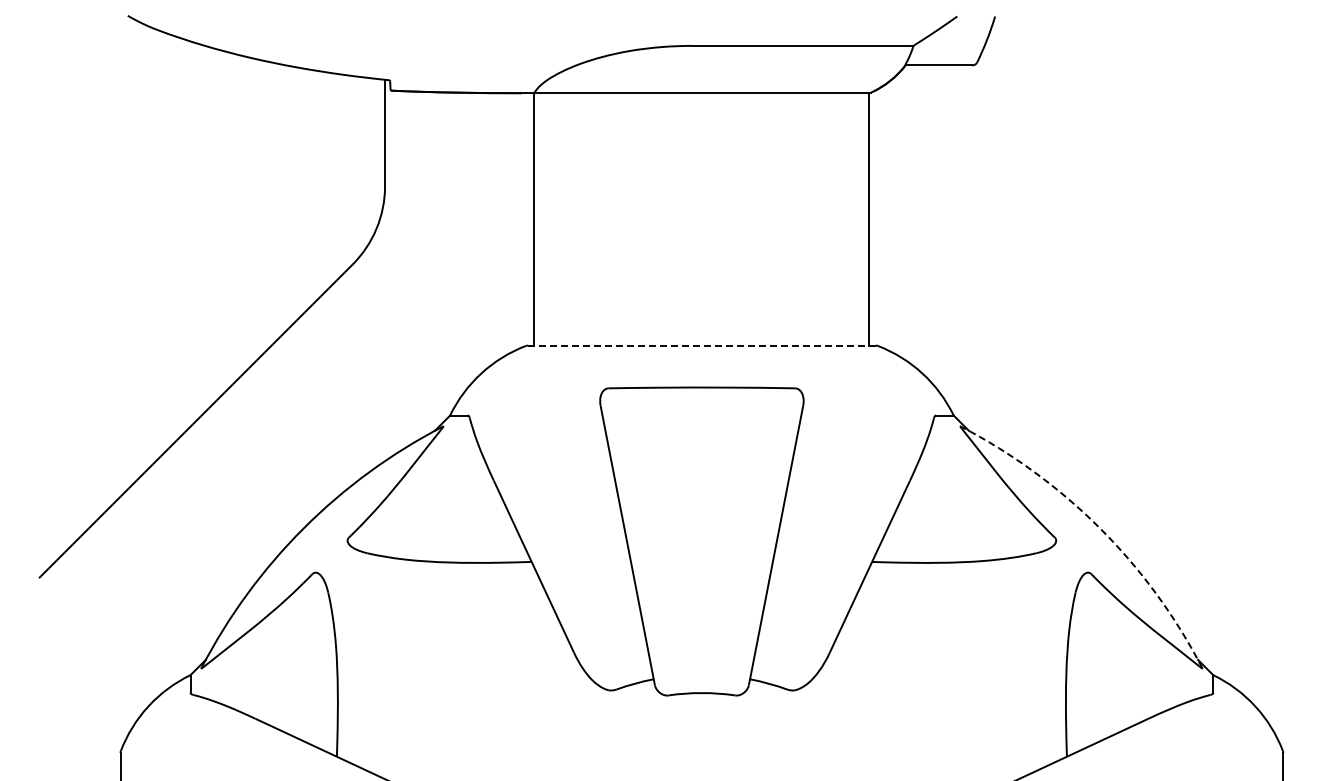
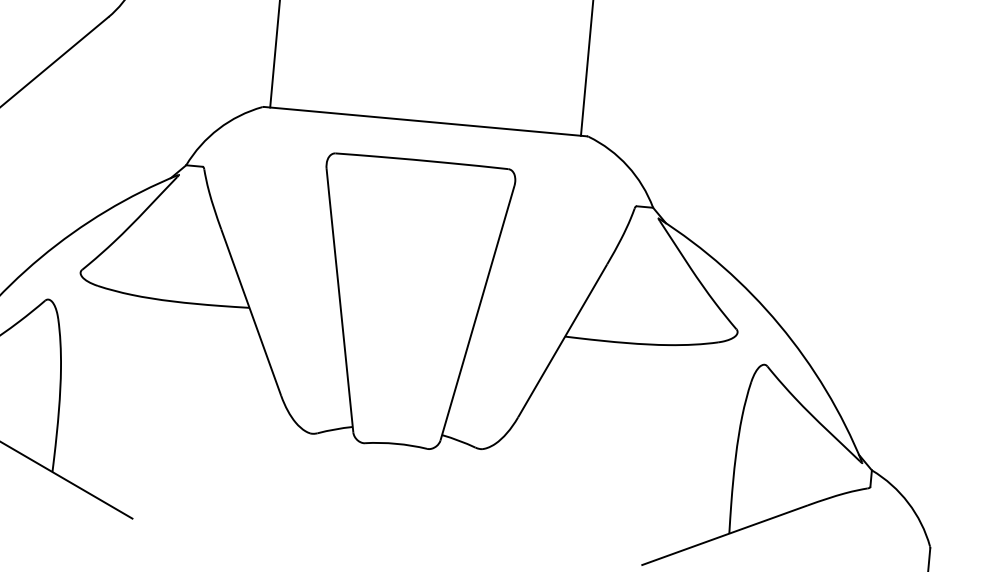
line: (701, 345) -> (425, 121), dashed -> solid
arc: (1100, 528) -> (779, 324), dashed -> solid

